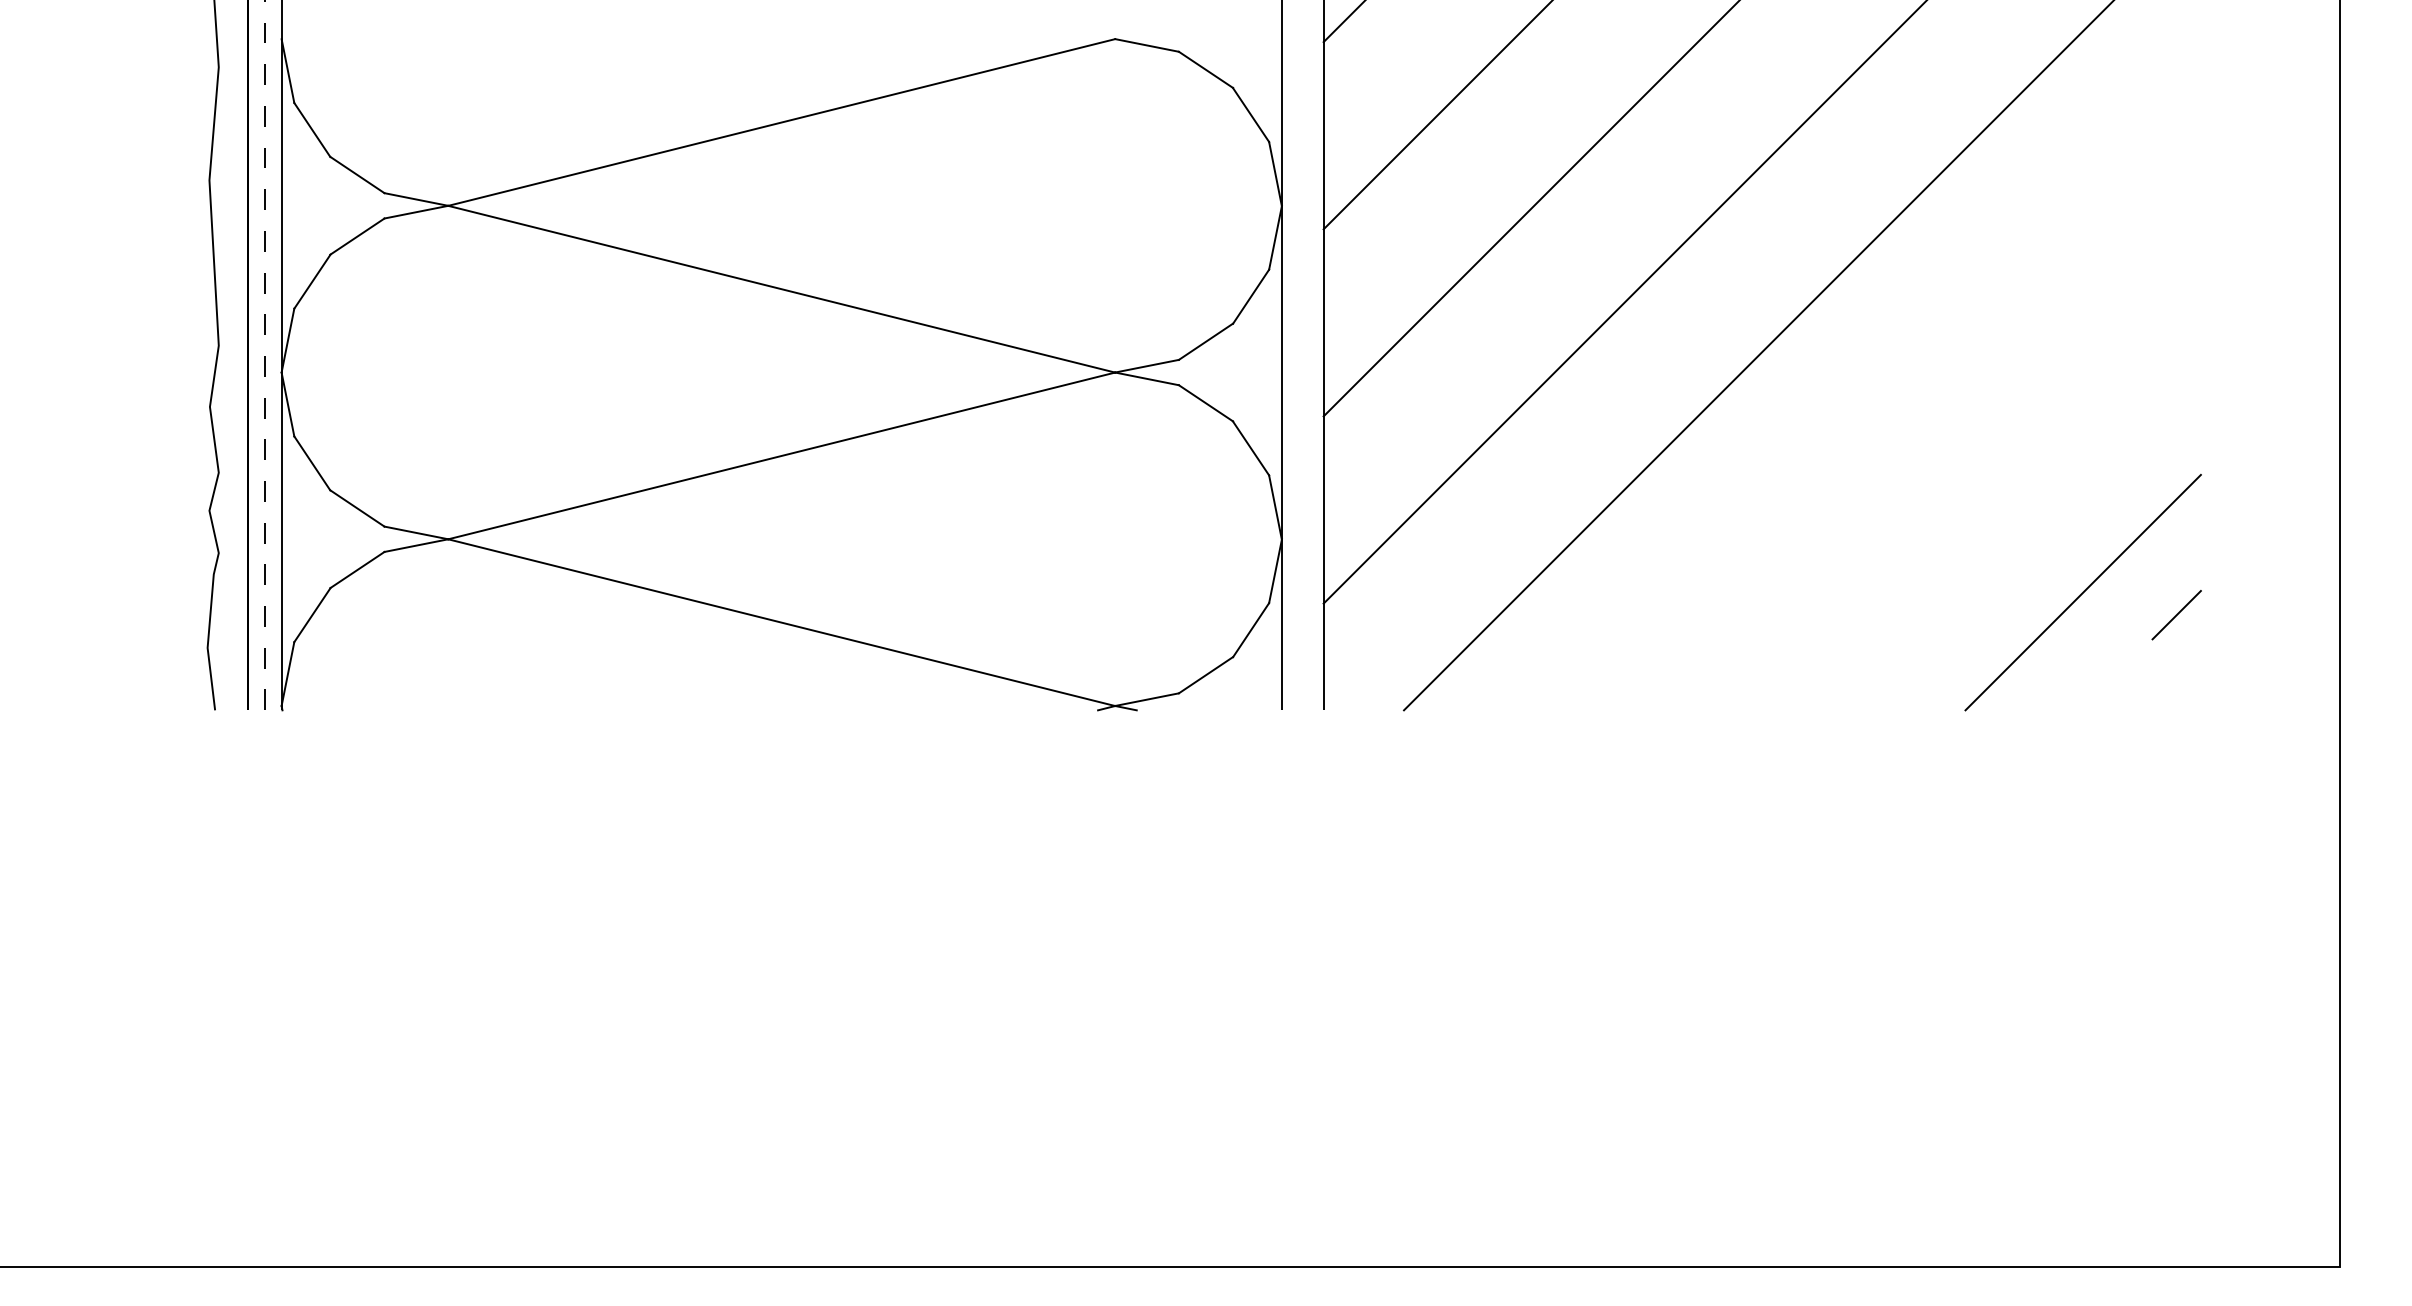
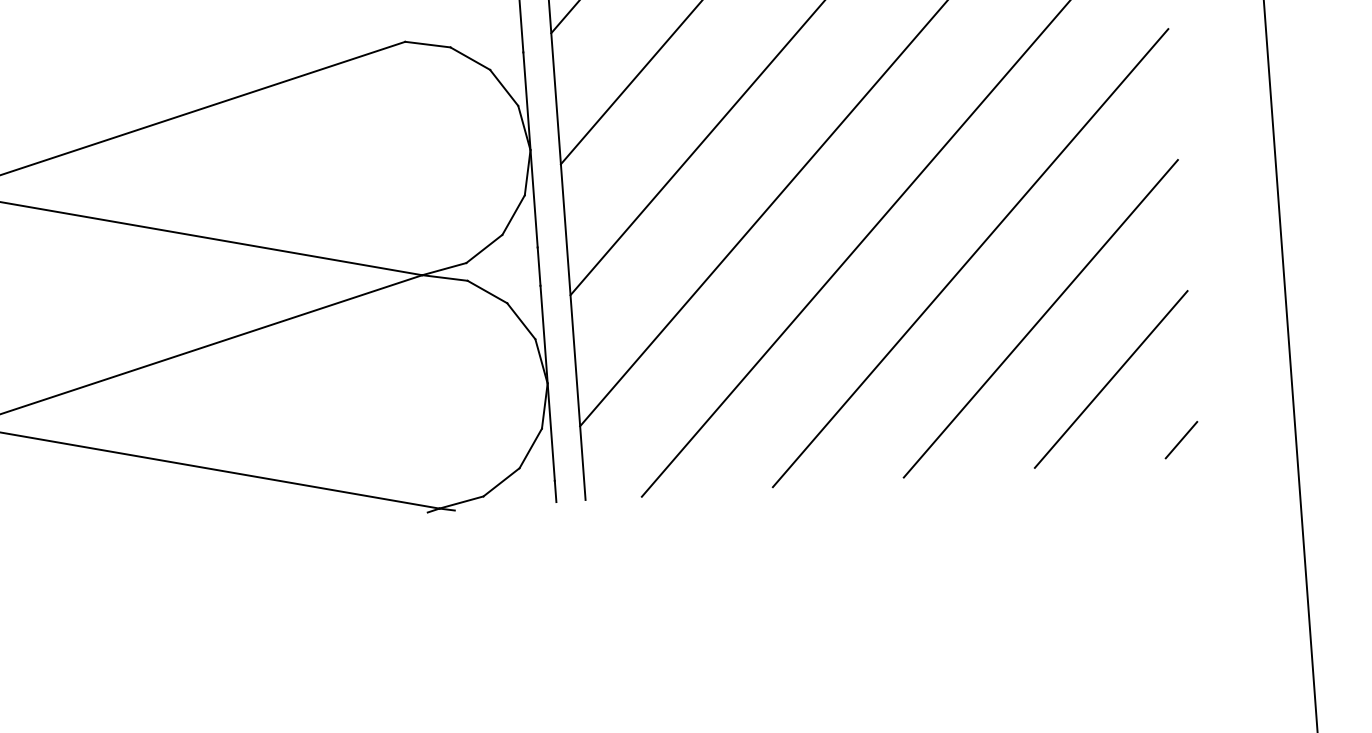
line: (1895, 405) -> (970, 258), added
line: (1989, 498) -> (1040, 318), added
line: (2176, 615) -> (1181, 440), moved

